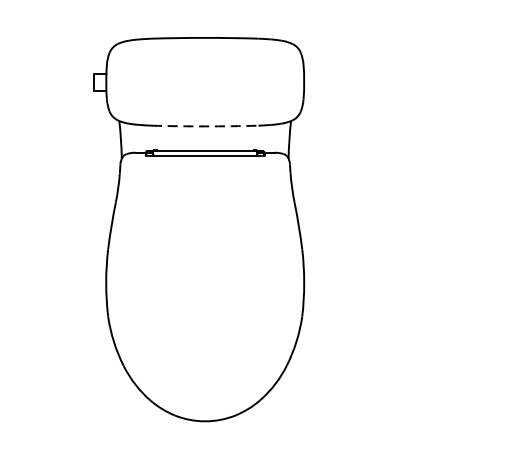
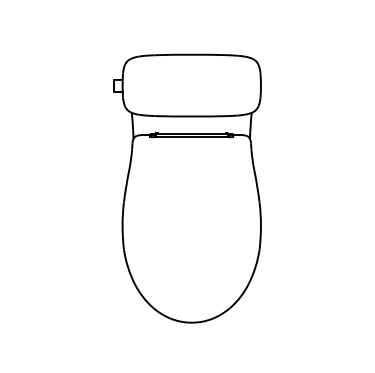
arc: (204, 126) -> (191, 116), dashed -> solid

